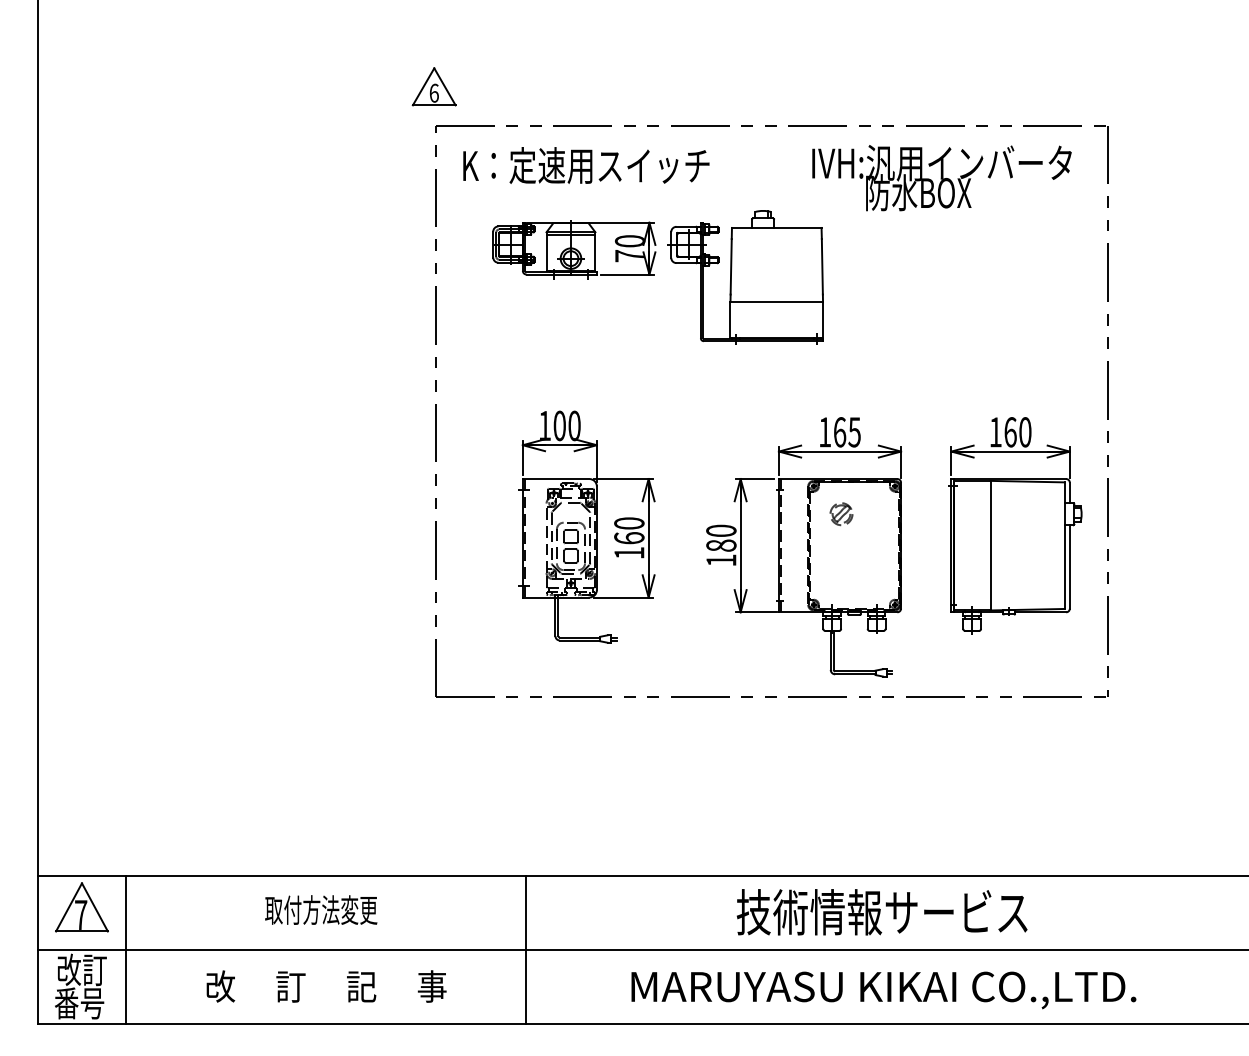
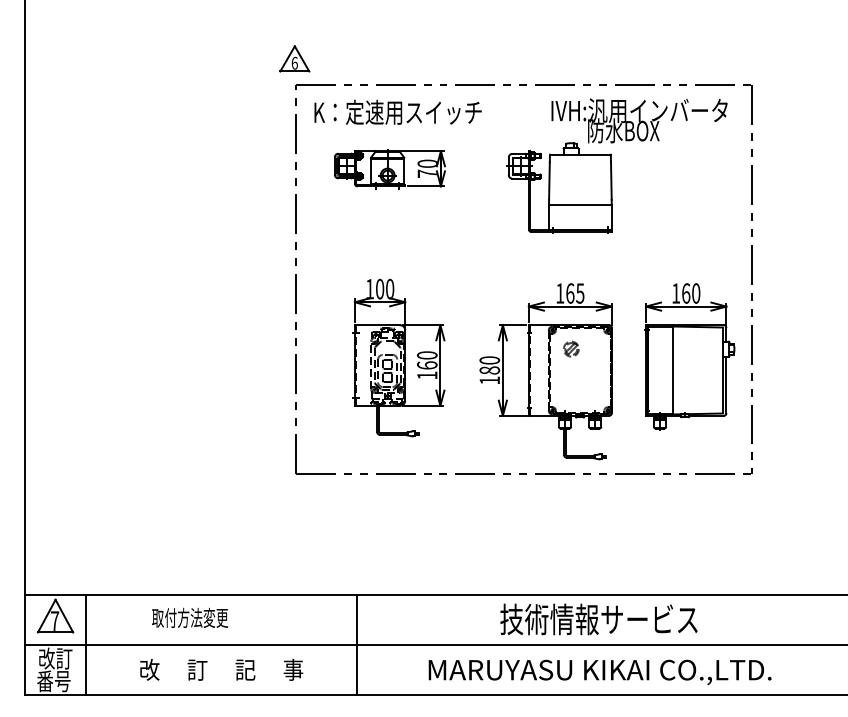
part: (745, 276) -> (559, 187), moved
text: (321, 909) -> (190, 617), moved

